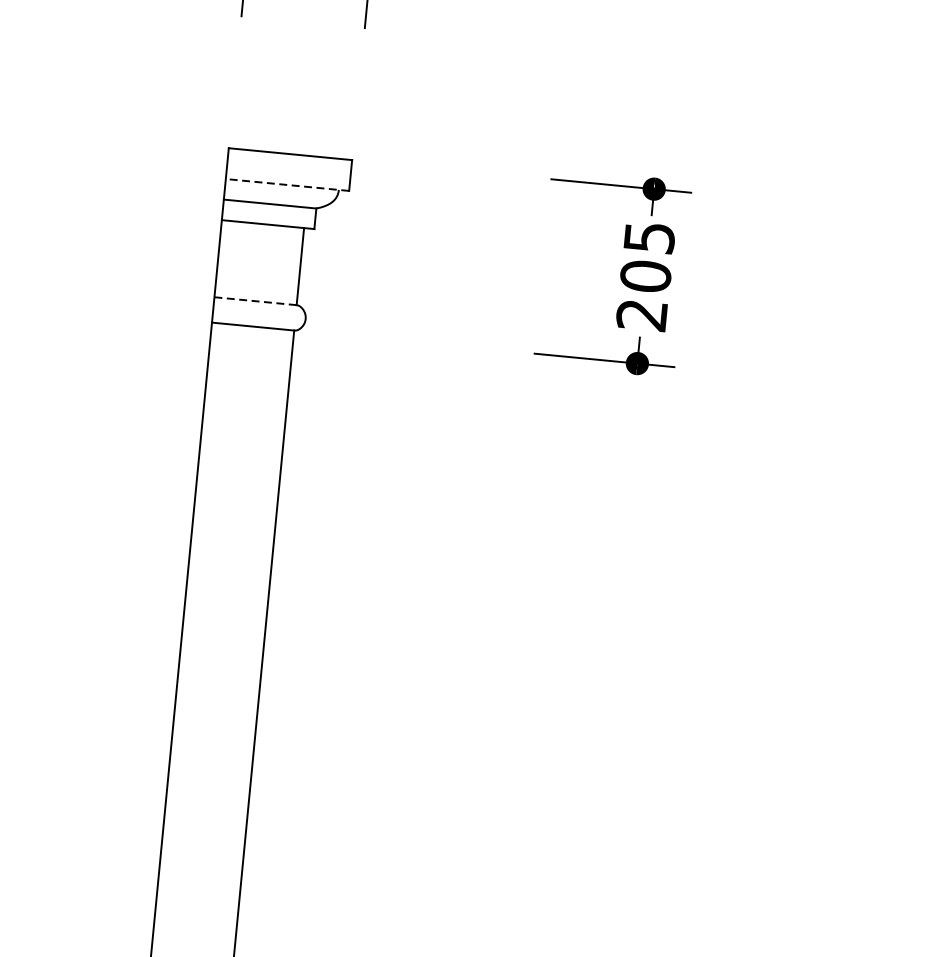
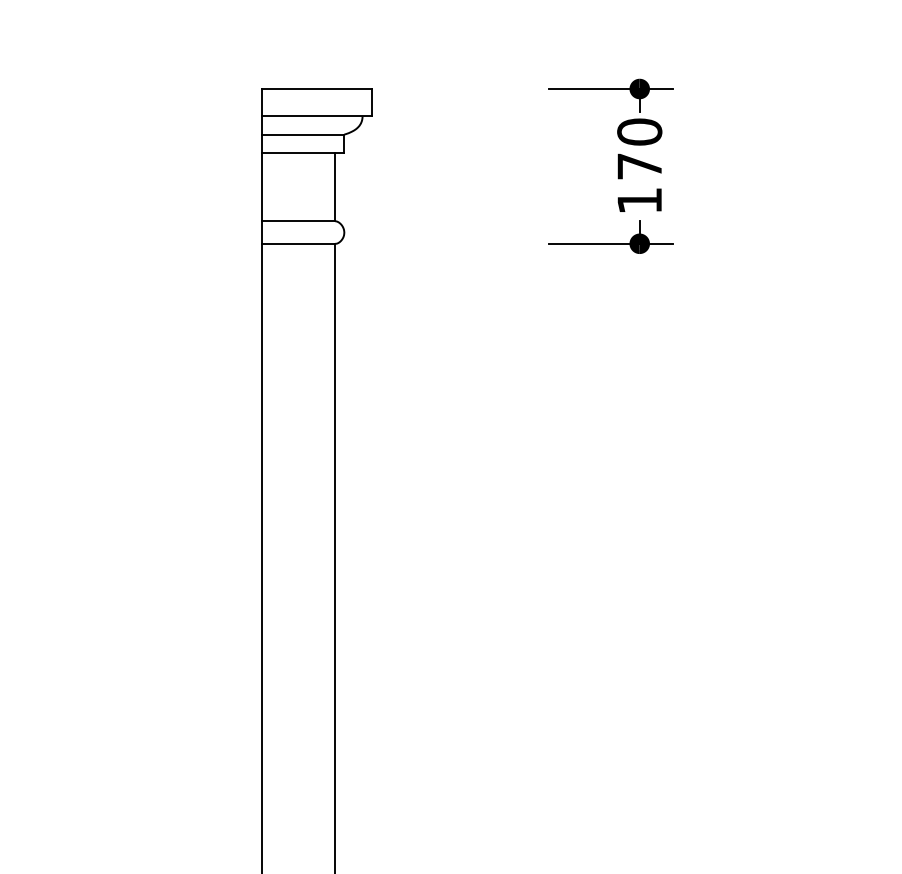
line: (286, 185) -> (316, 116), dashed -> solid
text: (645, 275) -> (639, 165), 205 -> 170
line: (255, 301) -> (298, 221), dashed -> solid

